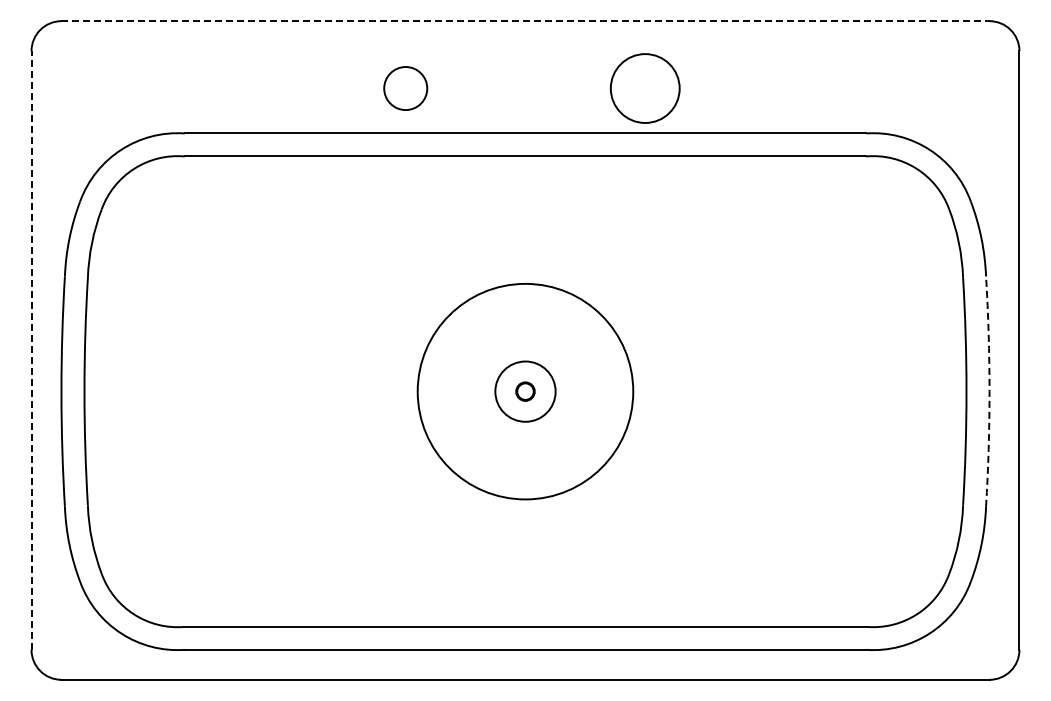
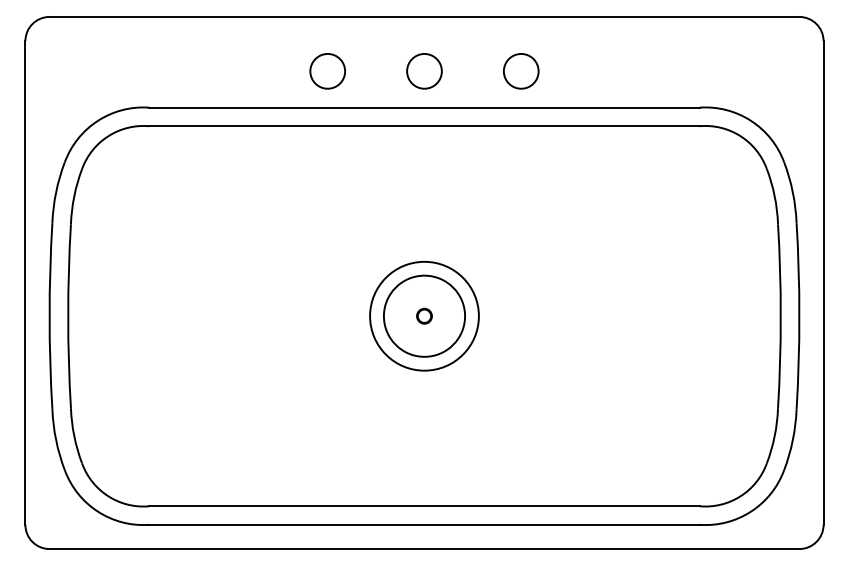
line: (526, 21) -> (425, 17), dashed -> solid
circle: (525, 88) -> (424, 71), added
circle: (644, 88) -> (520, 71), size x0.62
line: (31, 349) -> (25, 282), dashed -> solid
circle: (525, 391) -> (424, 316), size x0.62
circle: (525, 391) -> (424, 316), size x1.67
arc: (989, 391) -> (799, 316), dashed -> solid

